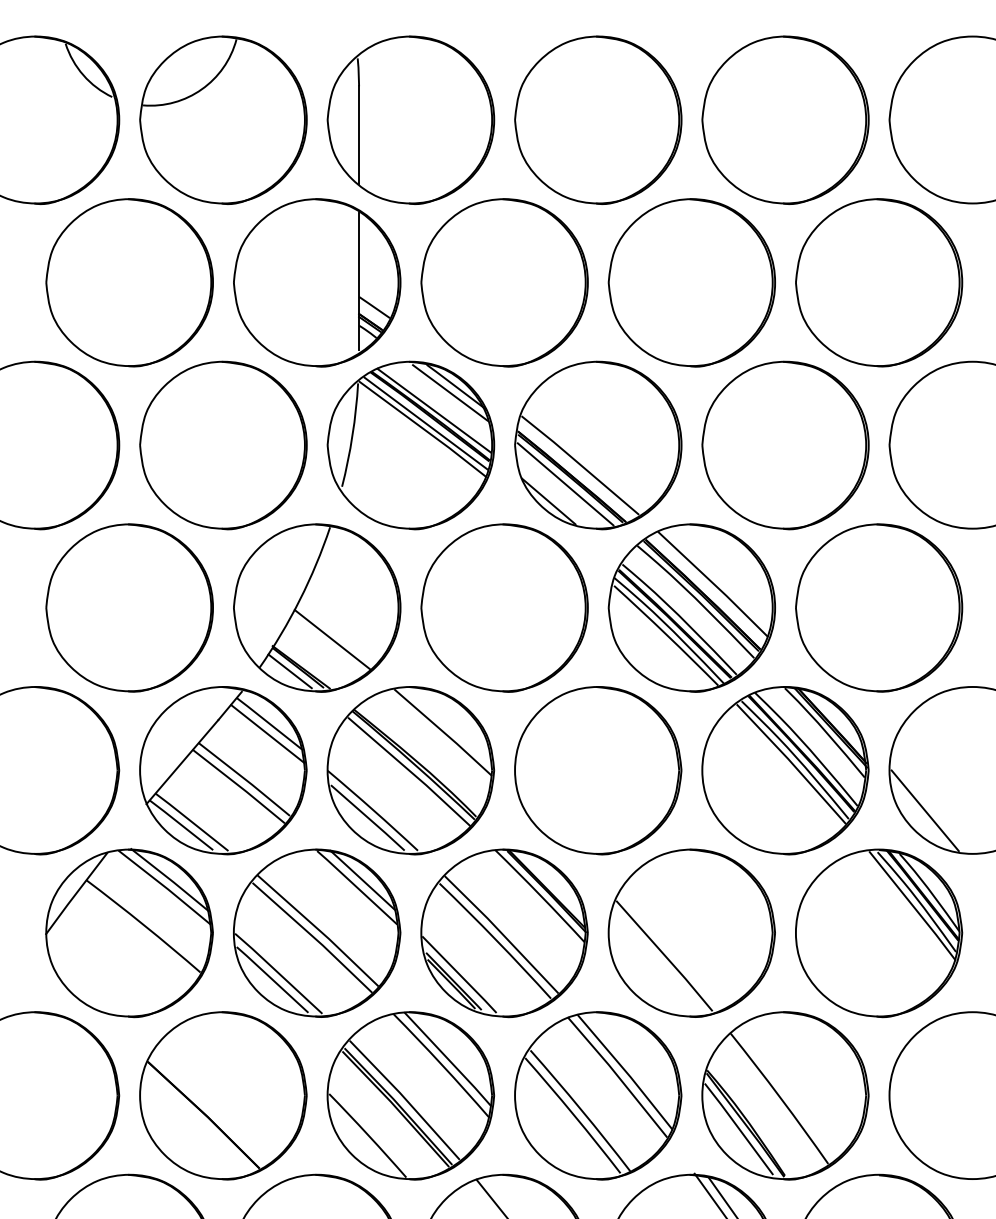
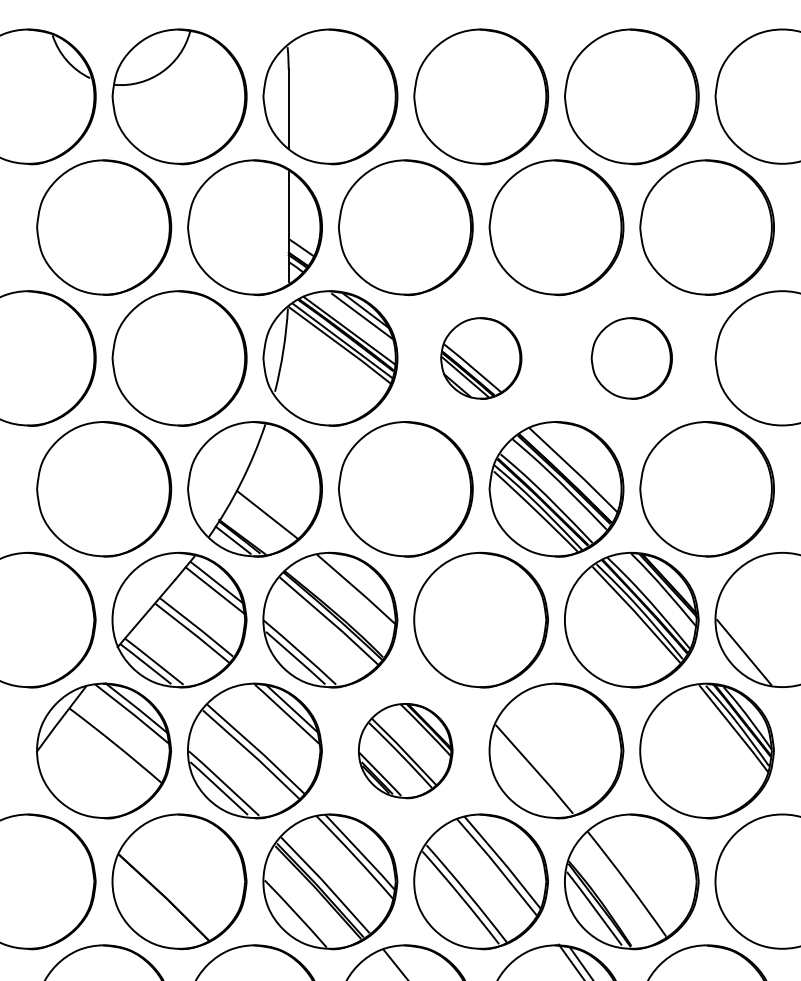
part: (598, 445) -> (481, 358), size x0.6
part: (785, 445) -> (631, 358), size x0.6
part: (504, 933) -> (405, 751), size x0.7

